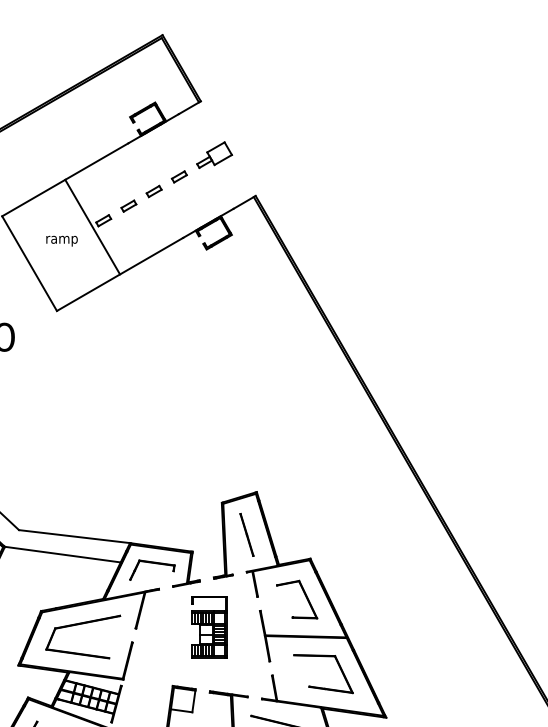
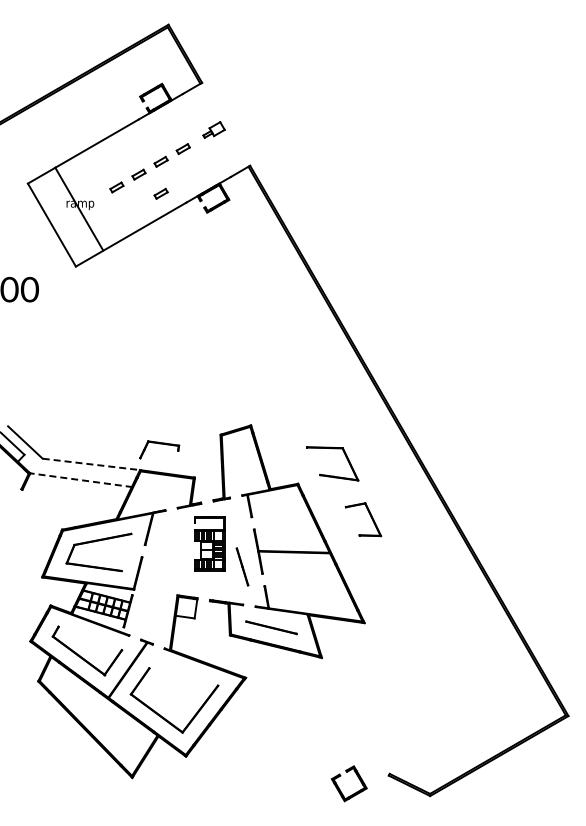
part: (213, 154) -> (213, 129), size x0.7
line: (92, 226) -> (79, 208), moved
part: (153, 227) -> (160, 193), added
line: (246, 534) -> (242, 566), moved
line: (74, 536) -> (91, 464), solid -> dashed
line: (63, 554) -> (81, 480), solid -> dashed
part: (152, 569) -> (159, 449), moved
part: (303, 594) -> (369, 515), moved
part: (323, 687) -> (332, 475), moved

